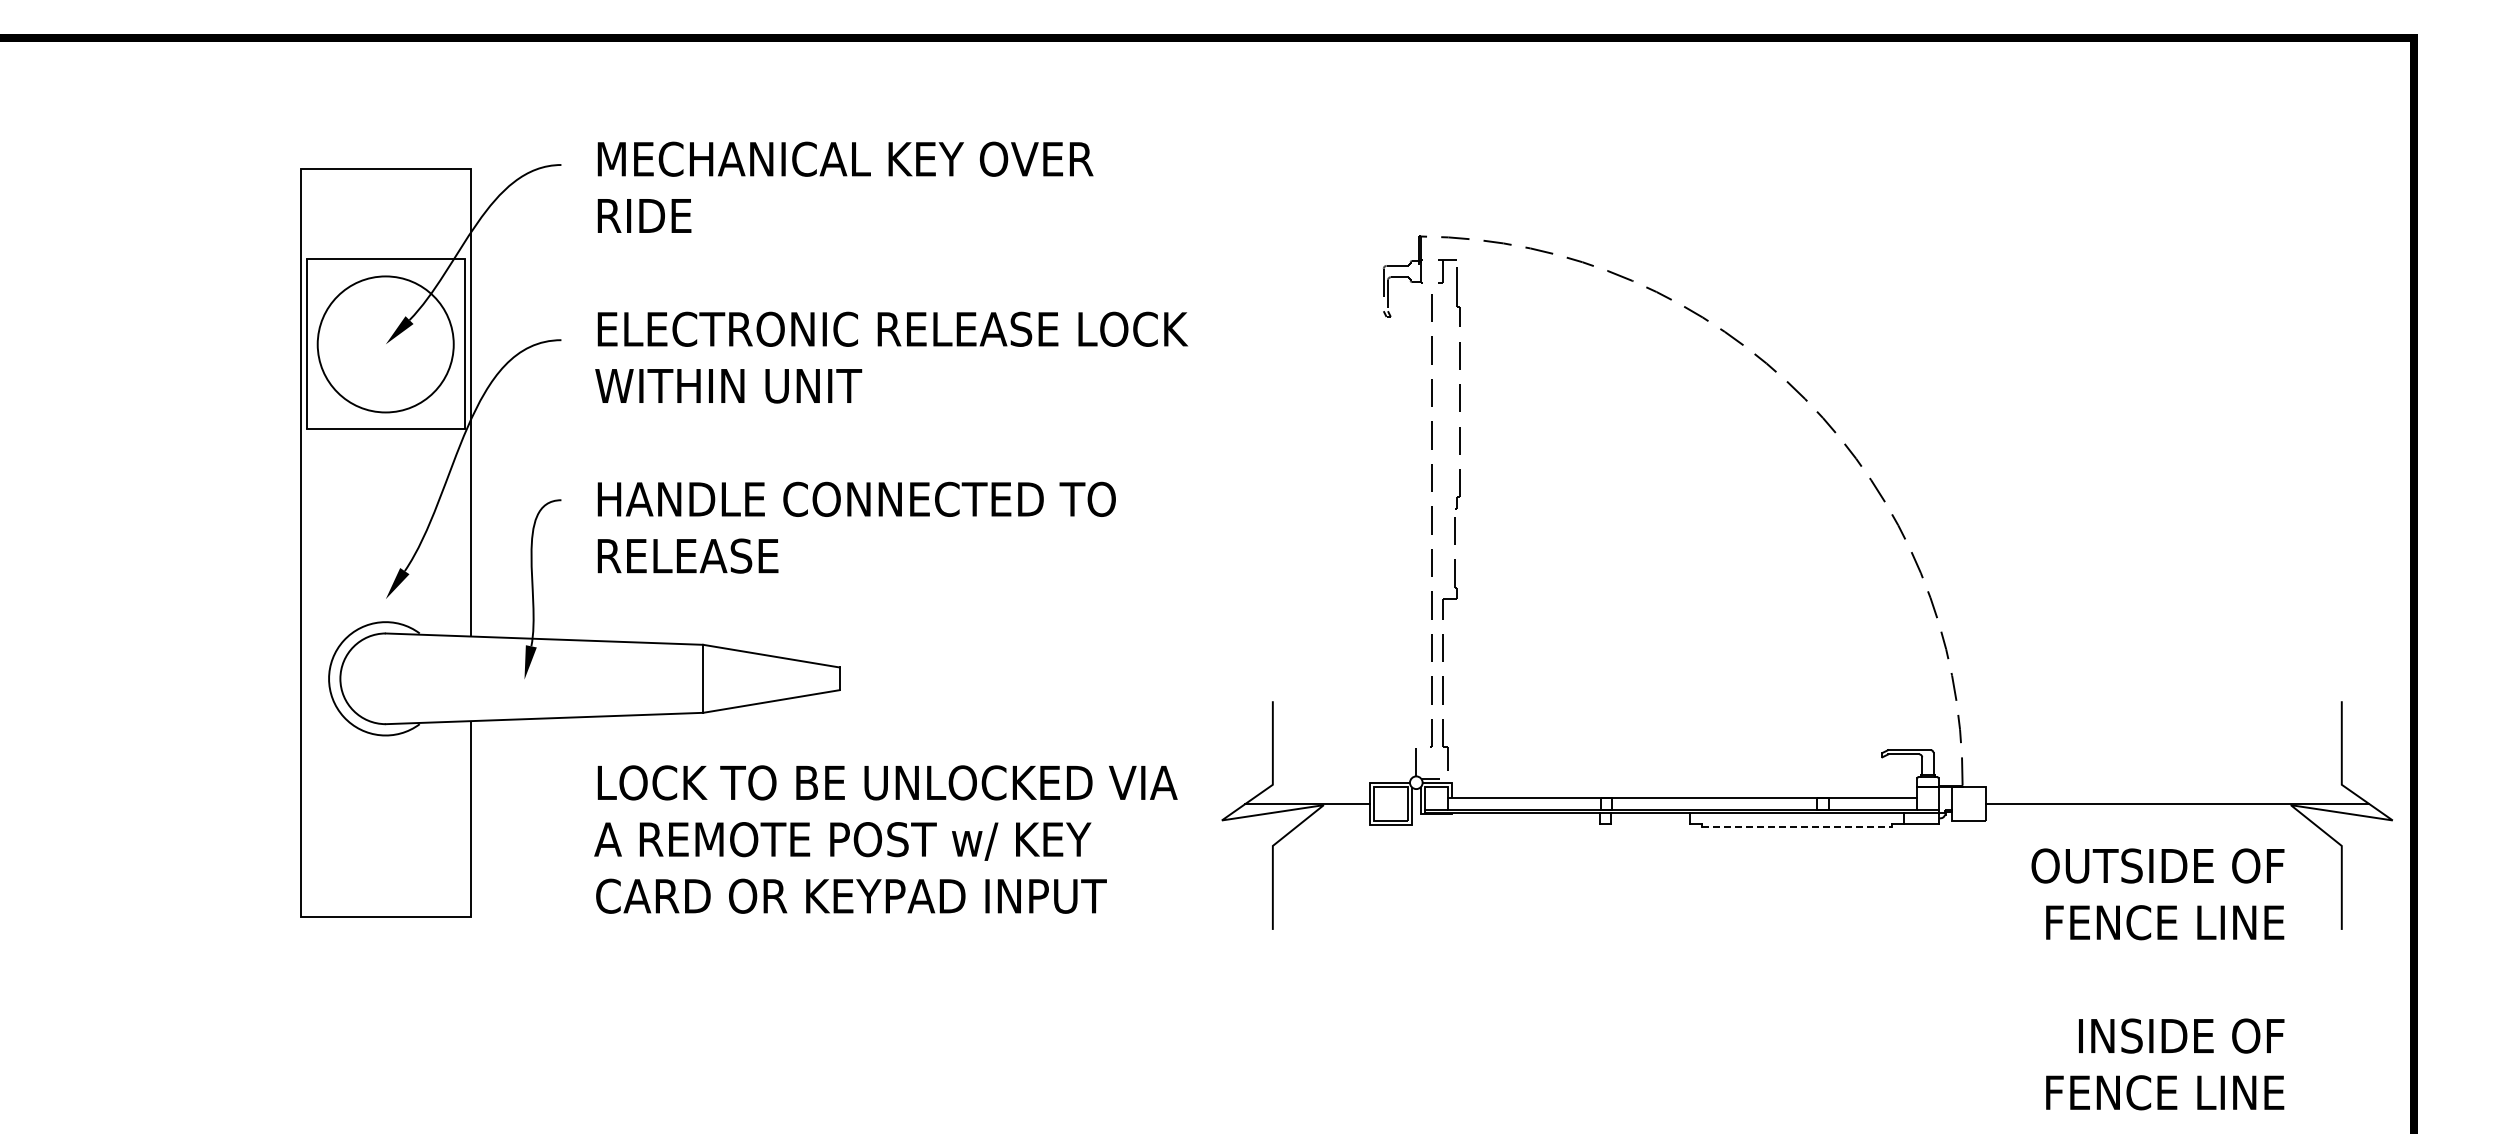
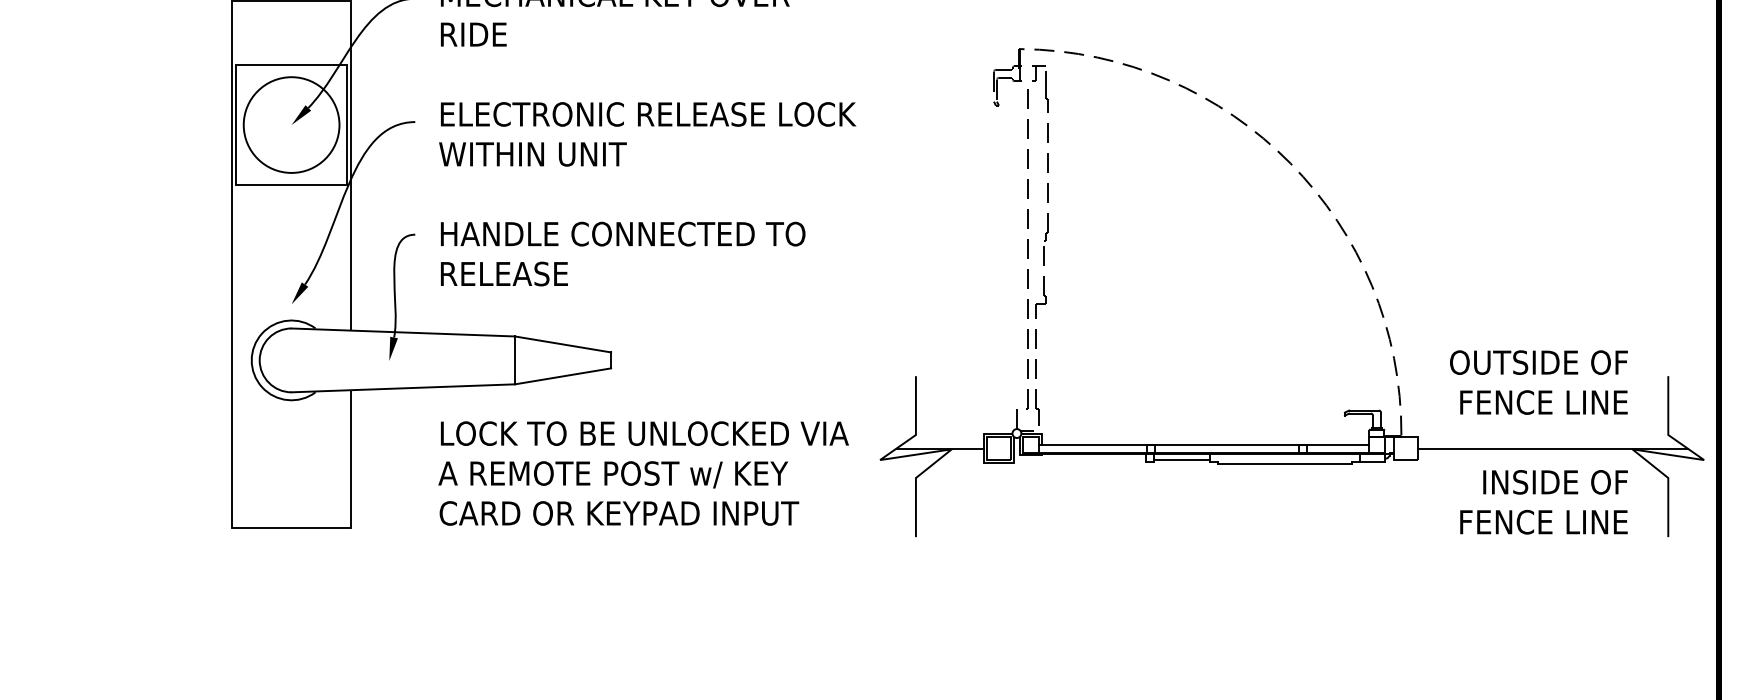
line: (1650, 821) -> (1181, 460), added
line: (1797, 826) -> (1285, 464), dashed -> solid
text: (2157, 979) -> (1538, 442), moved

